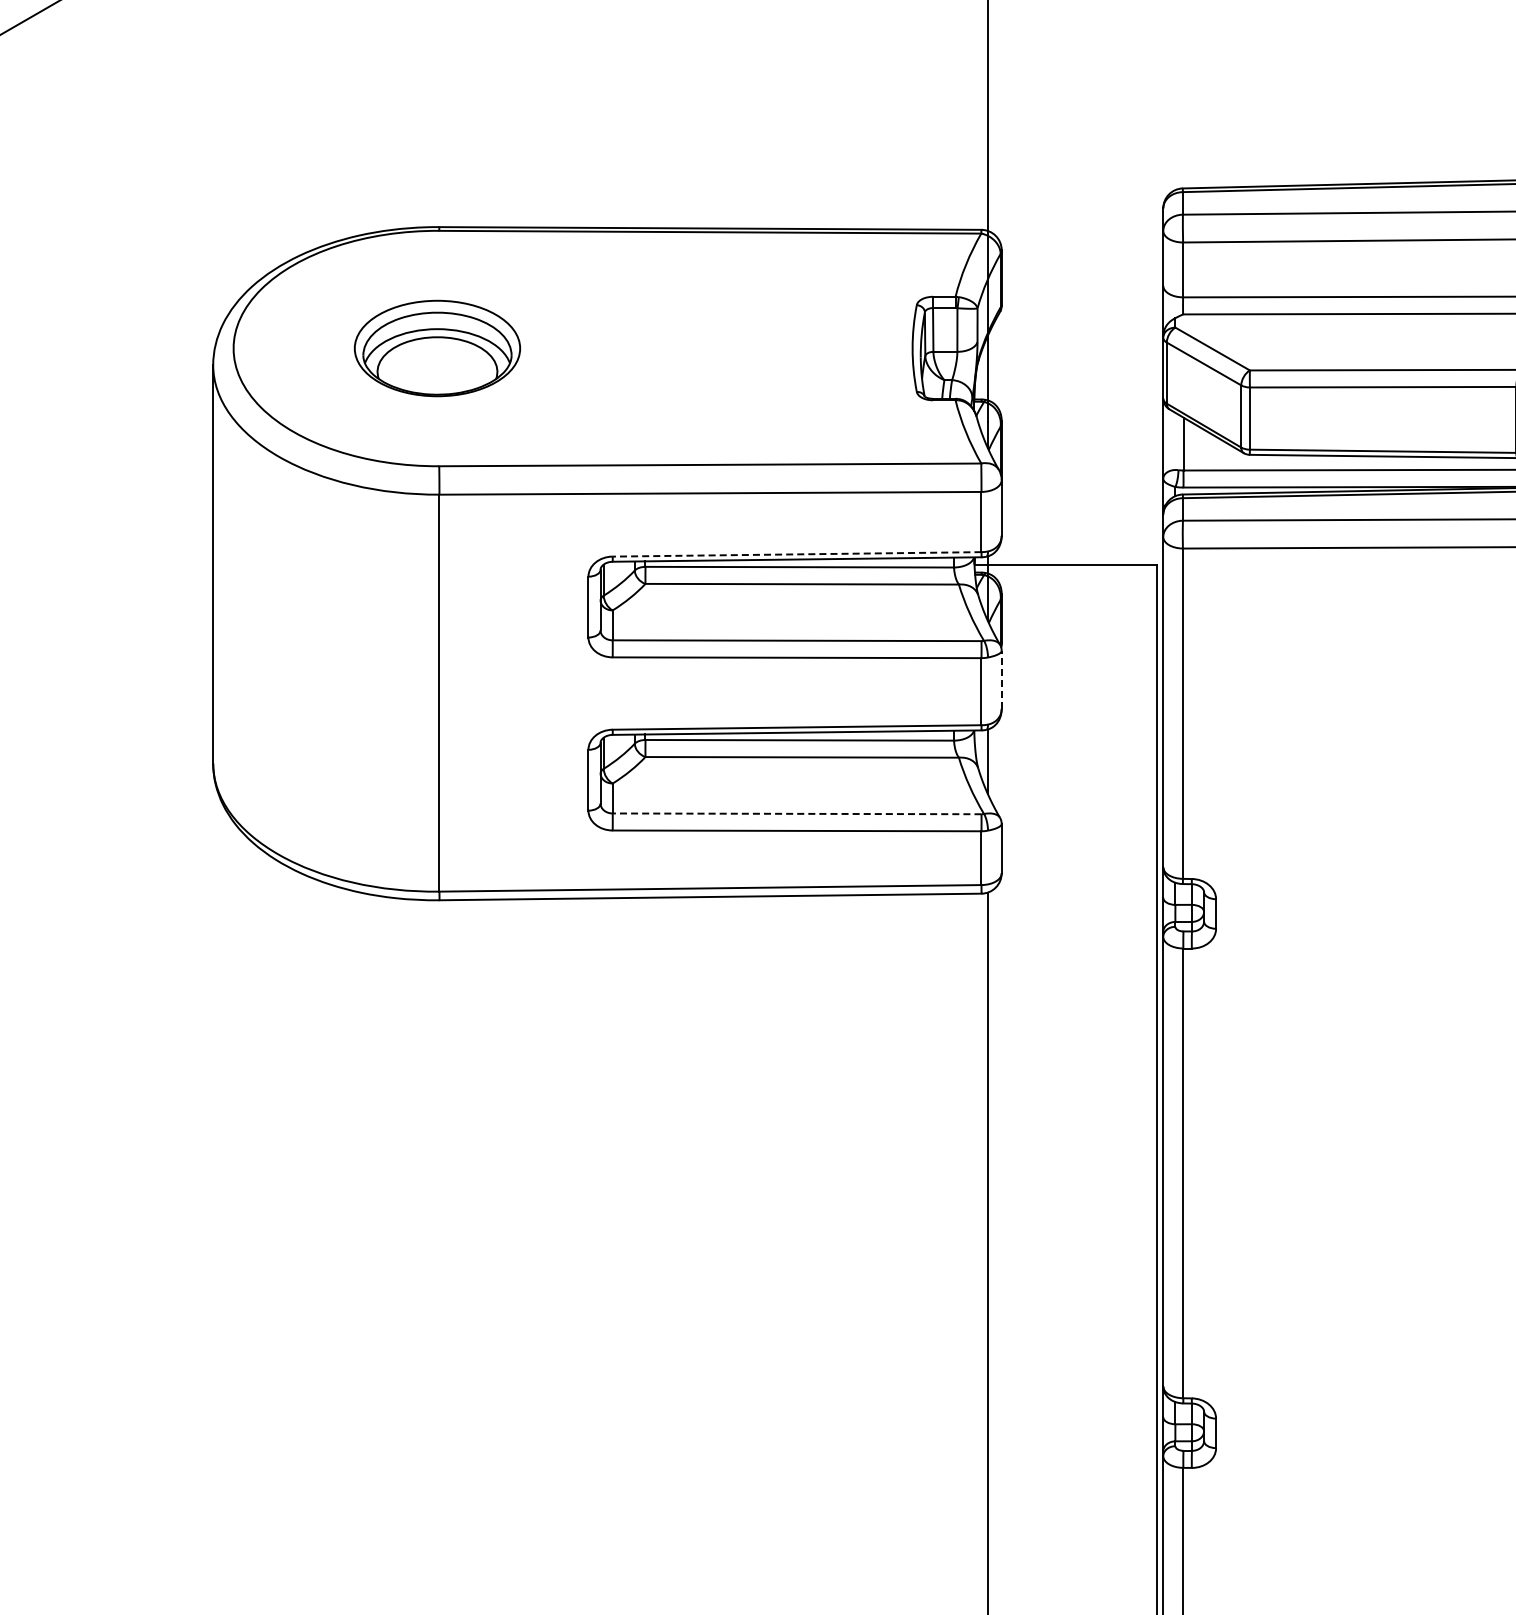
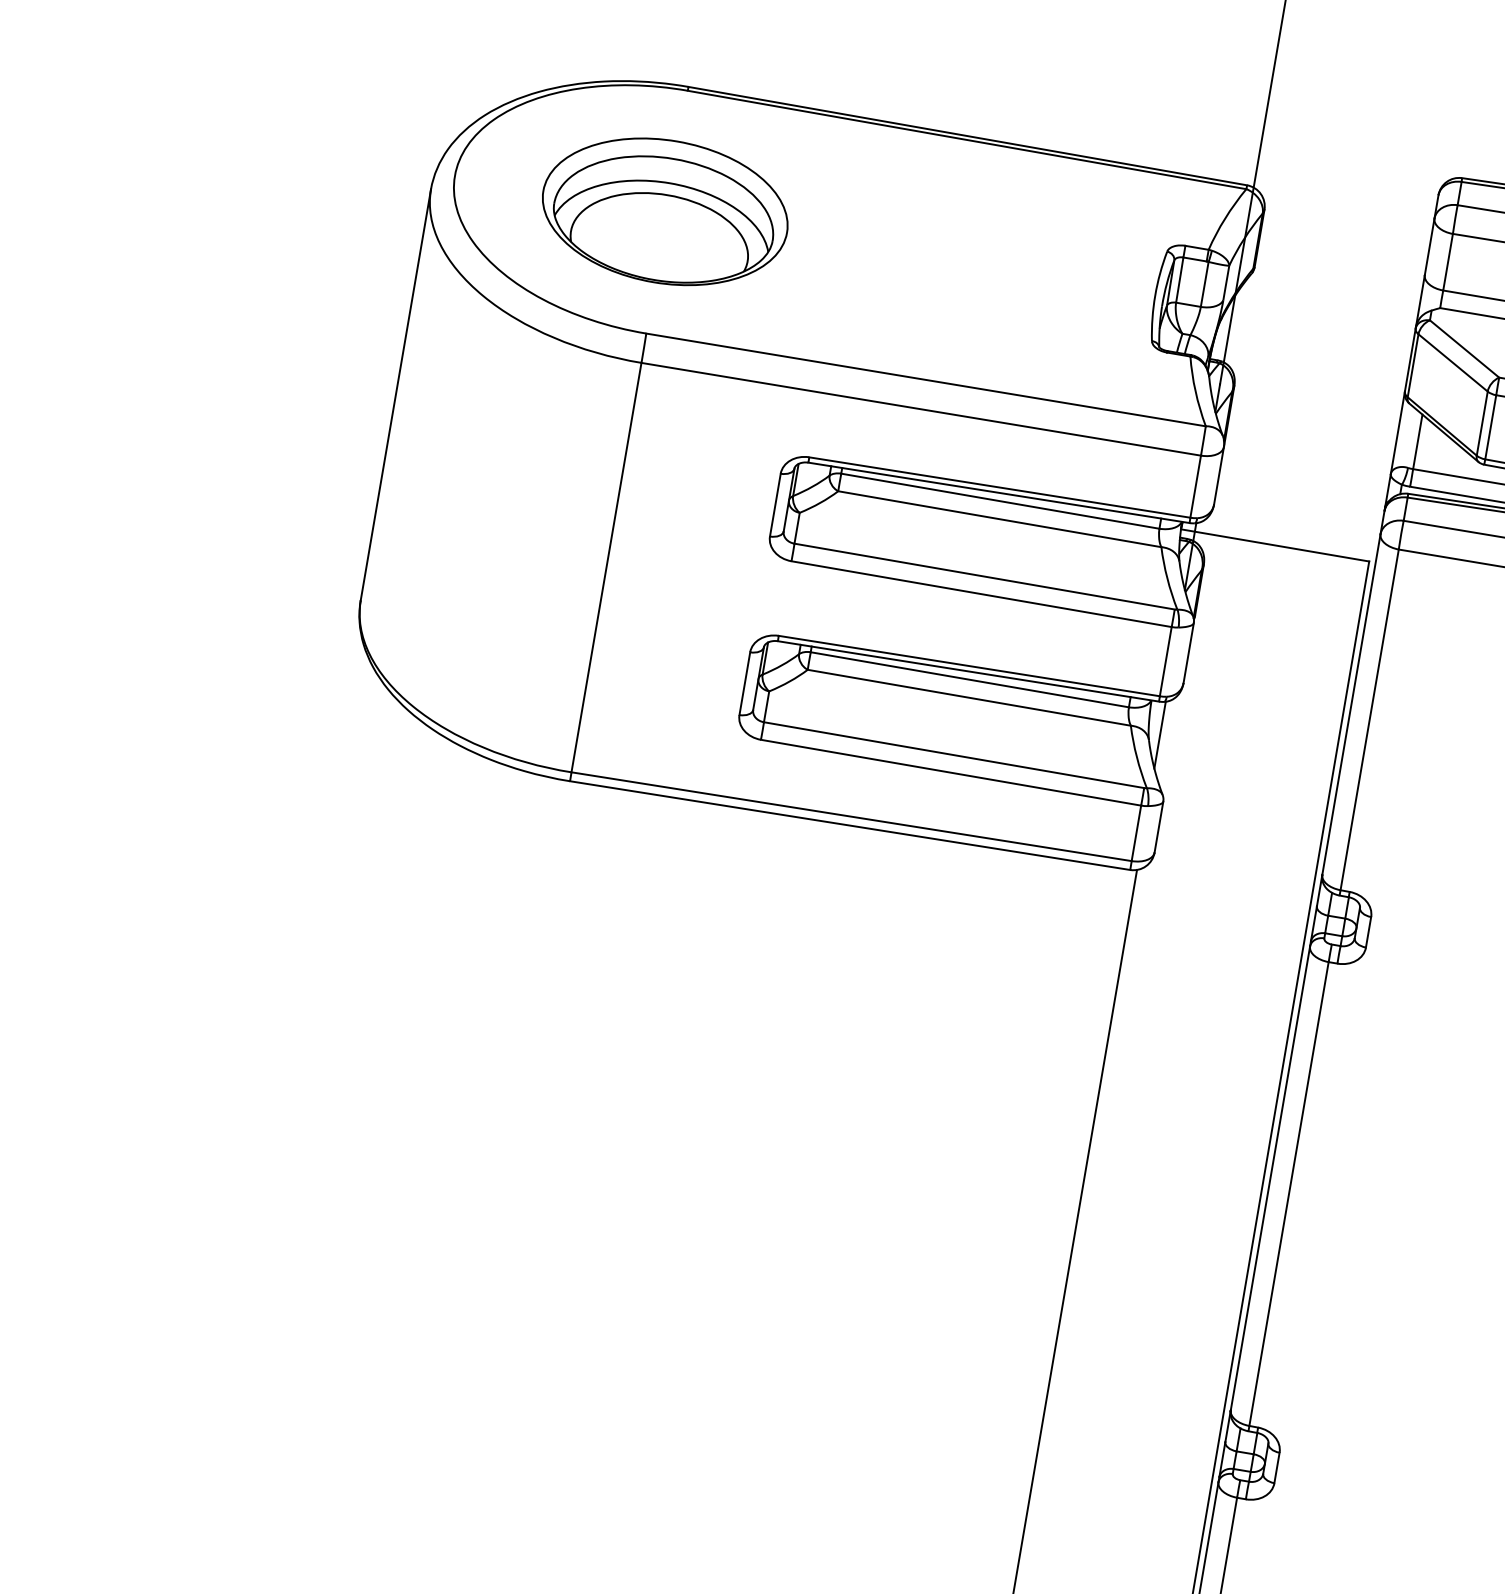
part: (437, 348) -> (665, 211), size x1.43
line: (796, 554) -> (999, 487), dashed -> solid
line: (1001, 679) -> (1188, 652), dashed -> solid
line: (796, 813) -> (953, 754), dashed -> solid

